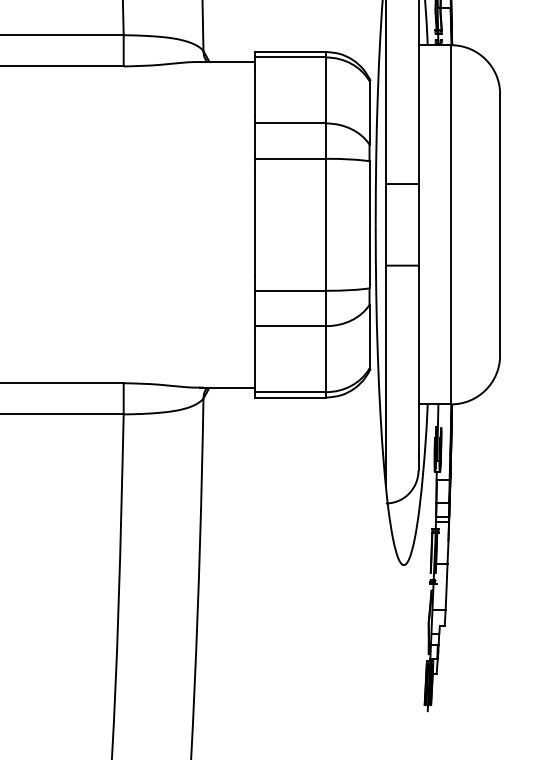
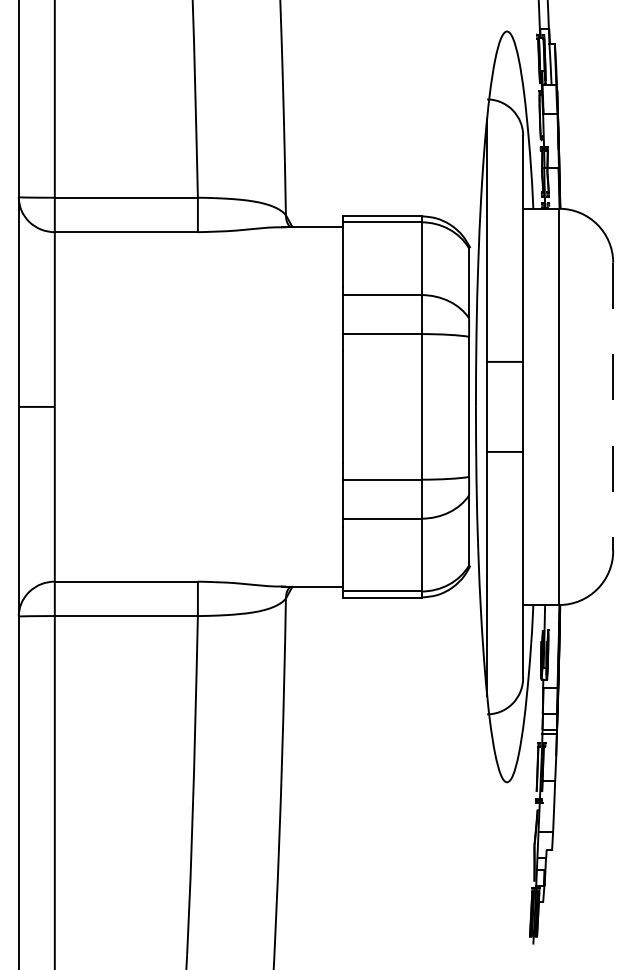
line: (500, 225) -> (613, 407), solid -> dashed

